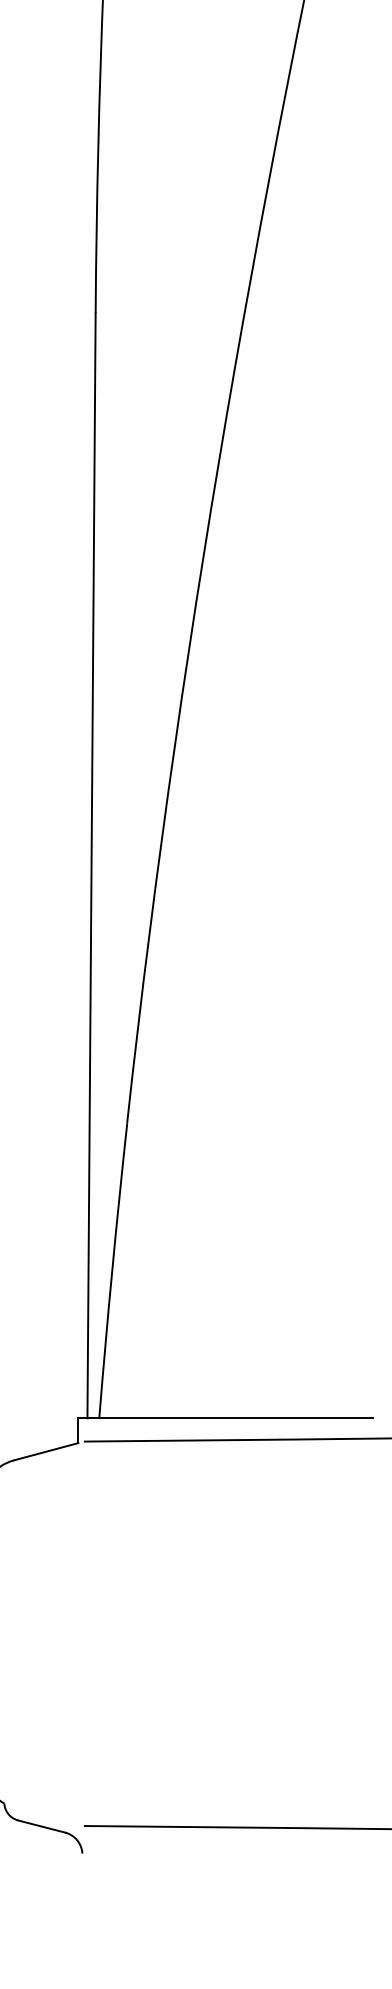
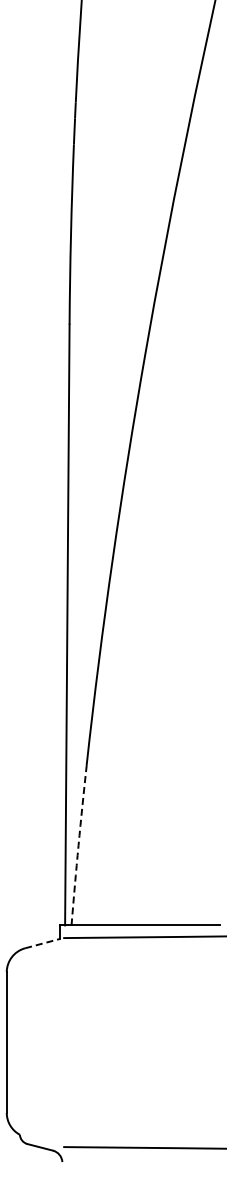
arc: (112, 1271) -> (78, 845), solid -> dashed
line: (47, 1451) -> (43, 943), solid -> dashed

